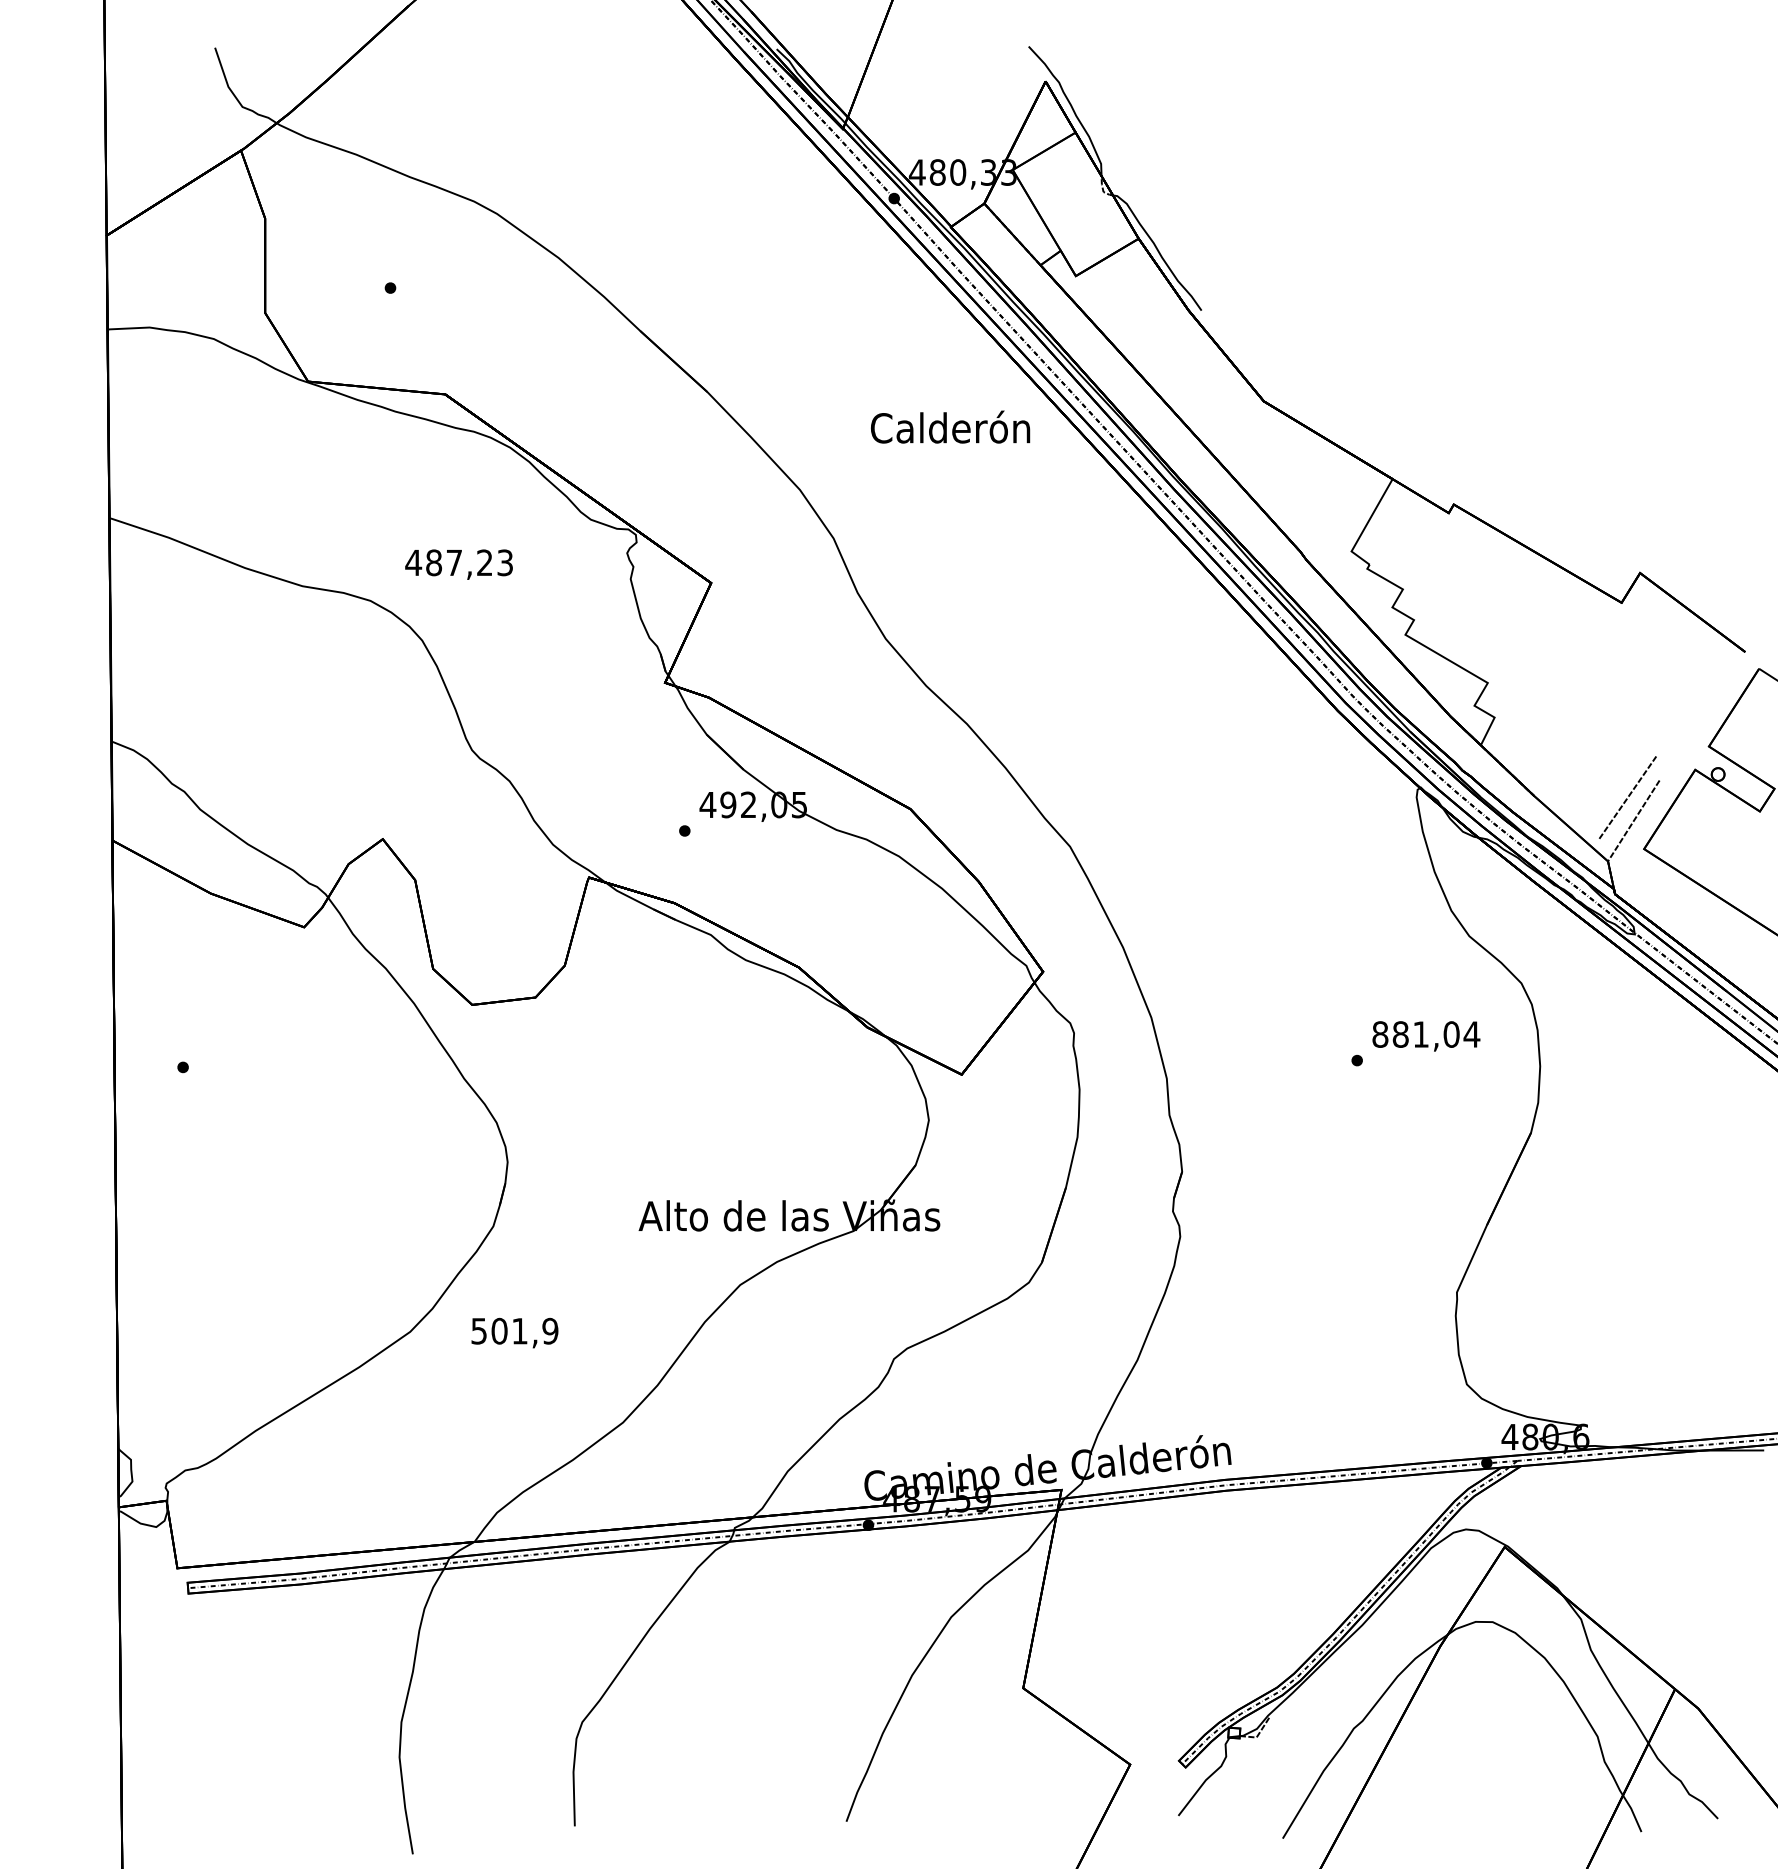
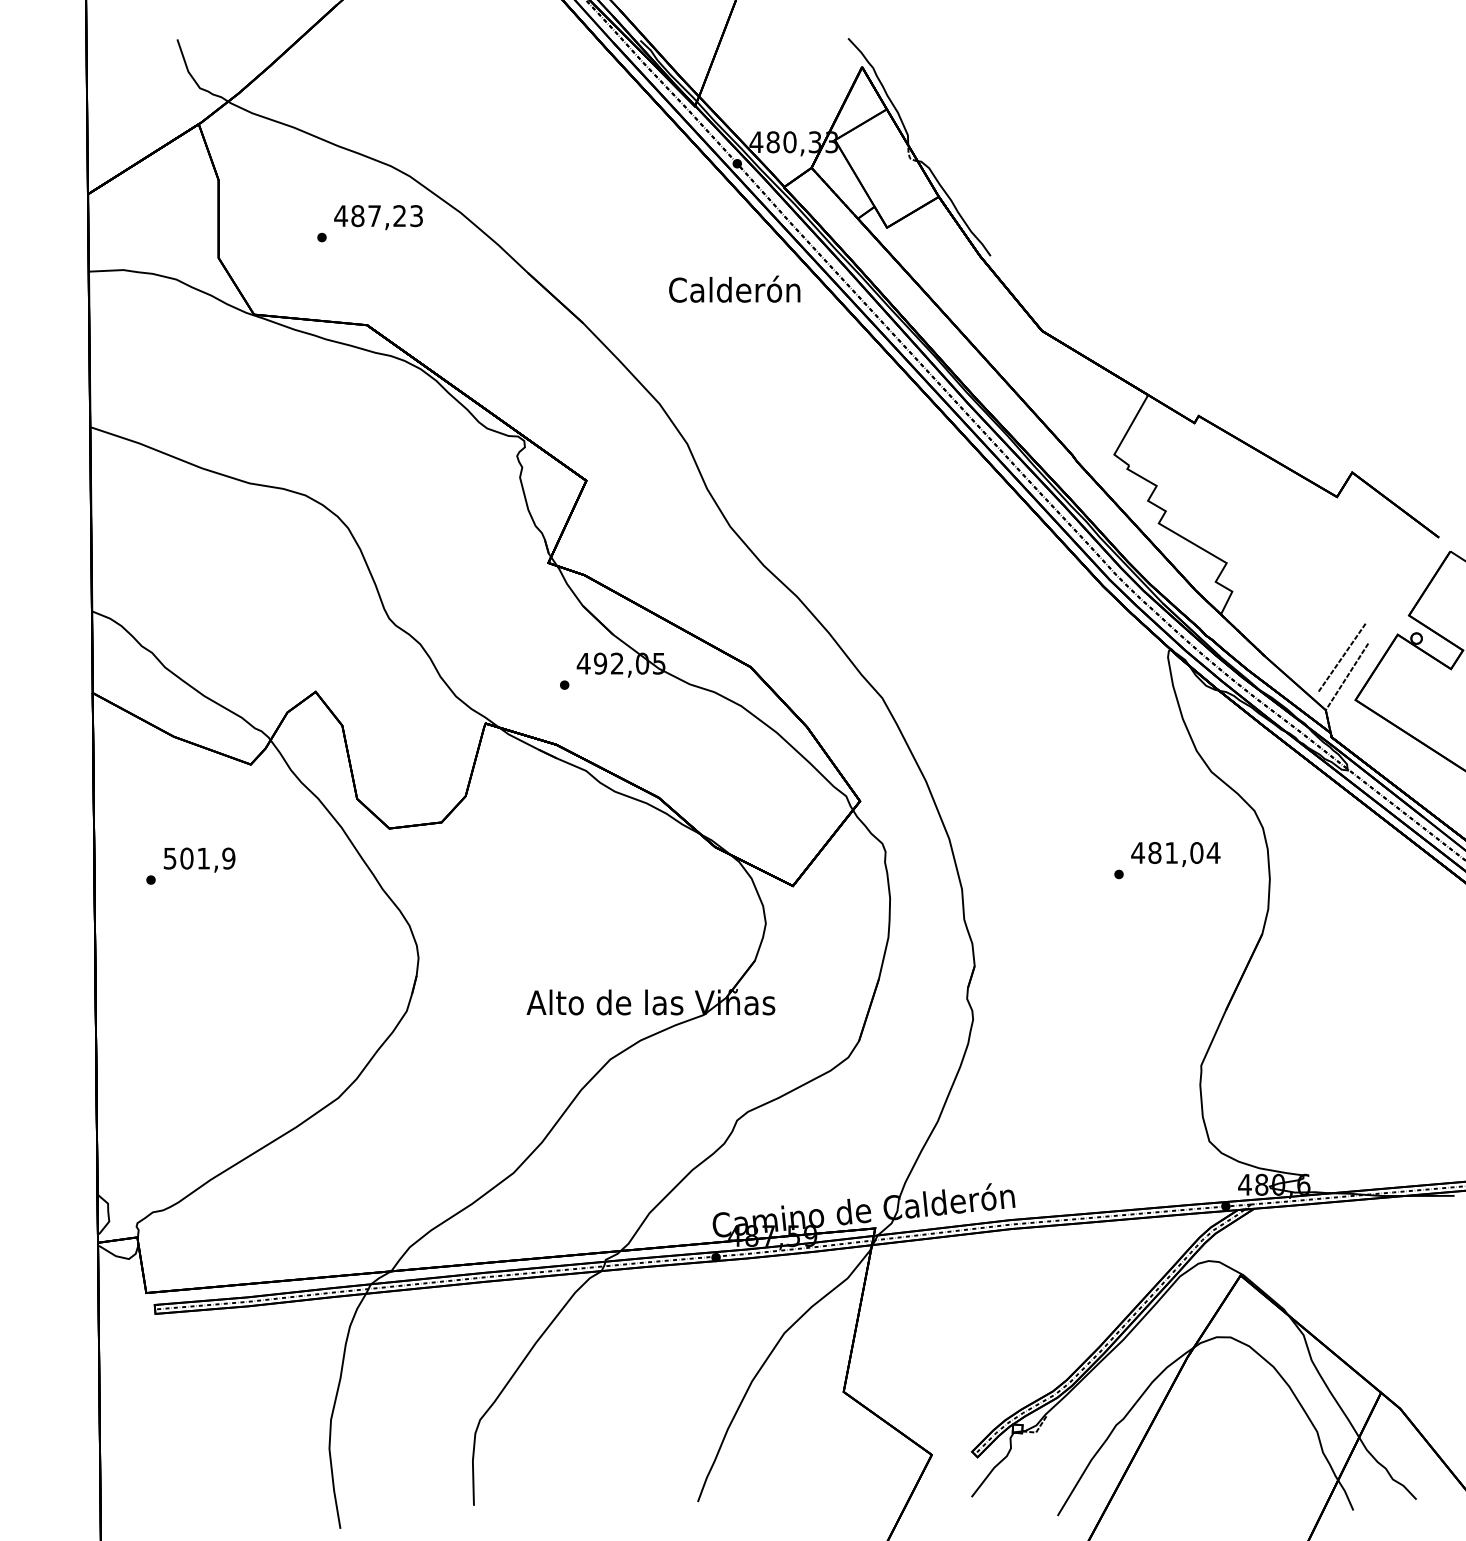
text: (950, 426) -> (734, 288), moved
text: (459, 564) -> (378, 217), moved
text: (1380, 1033) -> (1138, 852), 881,04 -> 481,04
text: (514, 1332) -> (199, 859), moved

